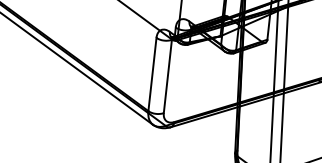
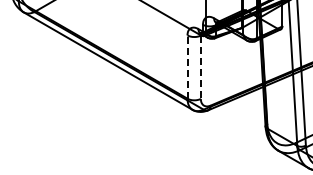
line: (152, 75) -> (187, 67), solid -> dashed
line: (167, 76) -> (200, 67), solid -> dashed

